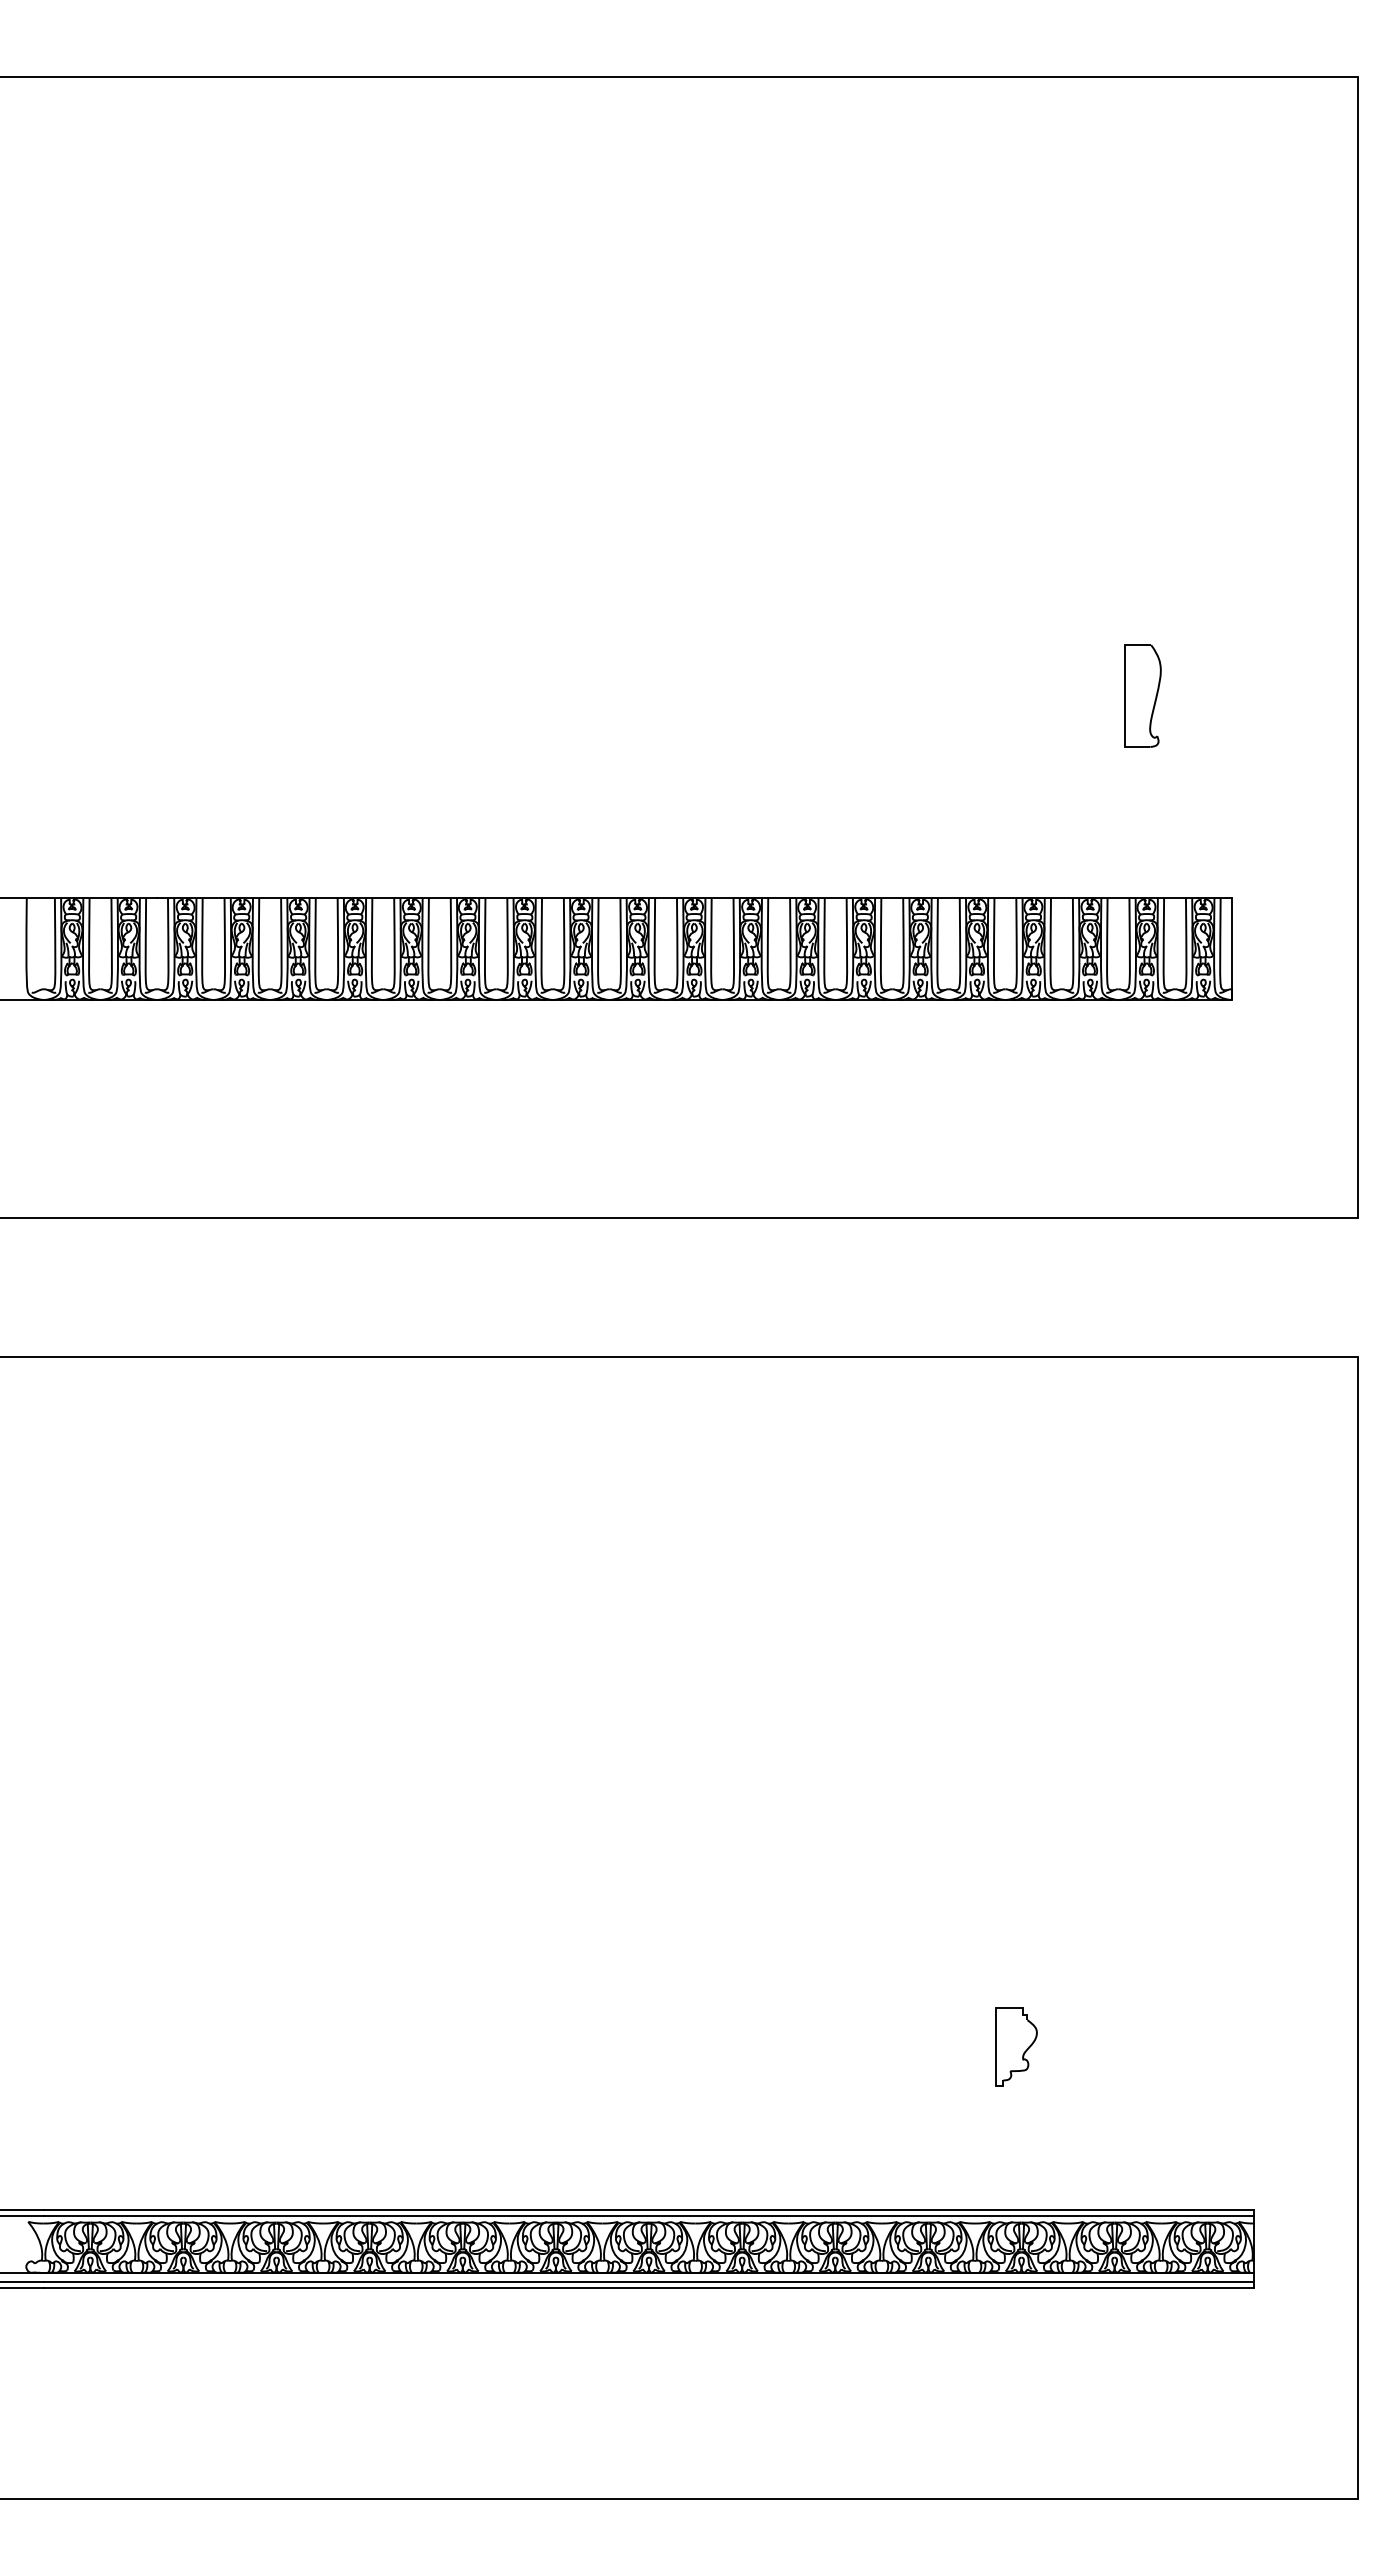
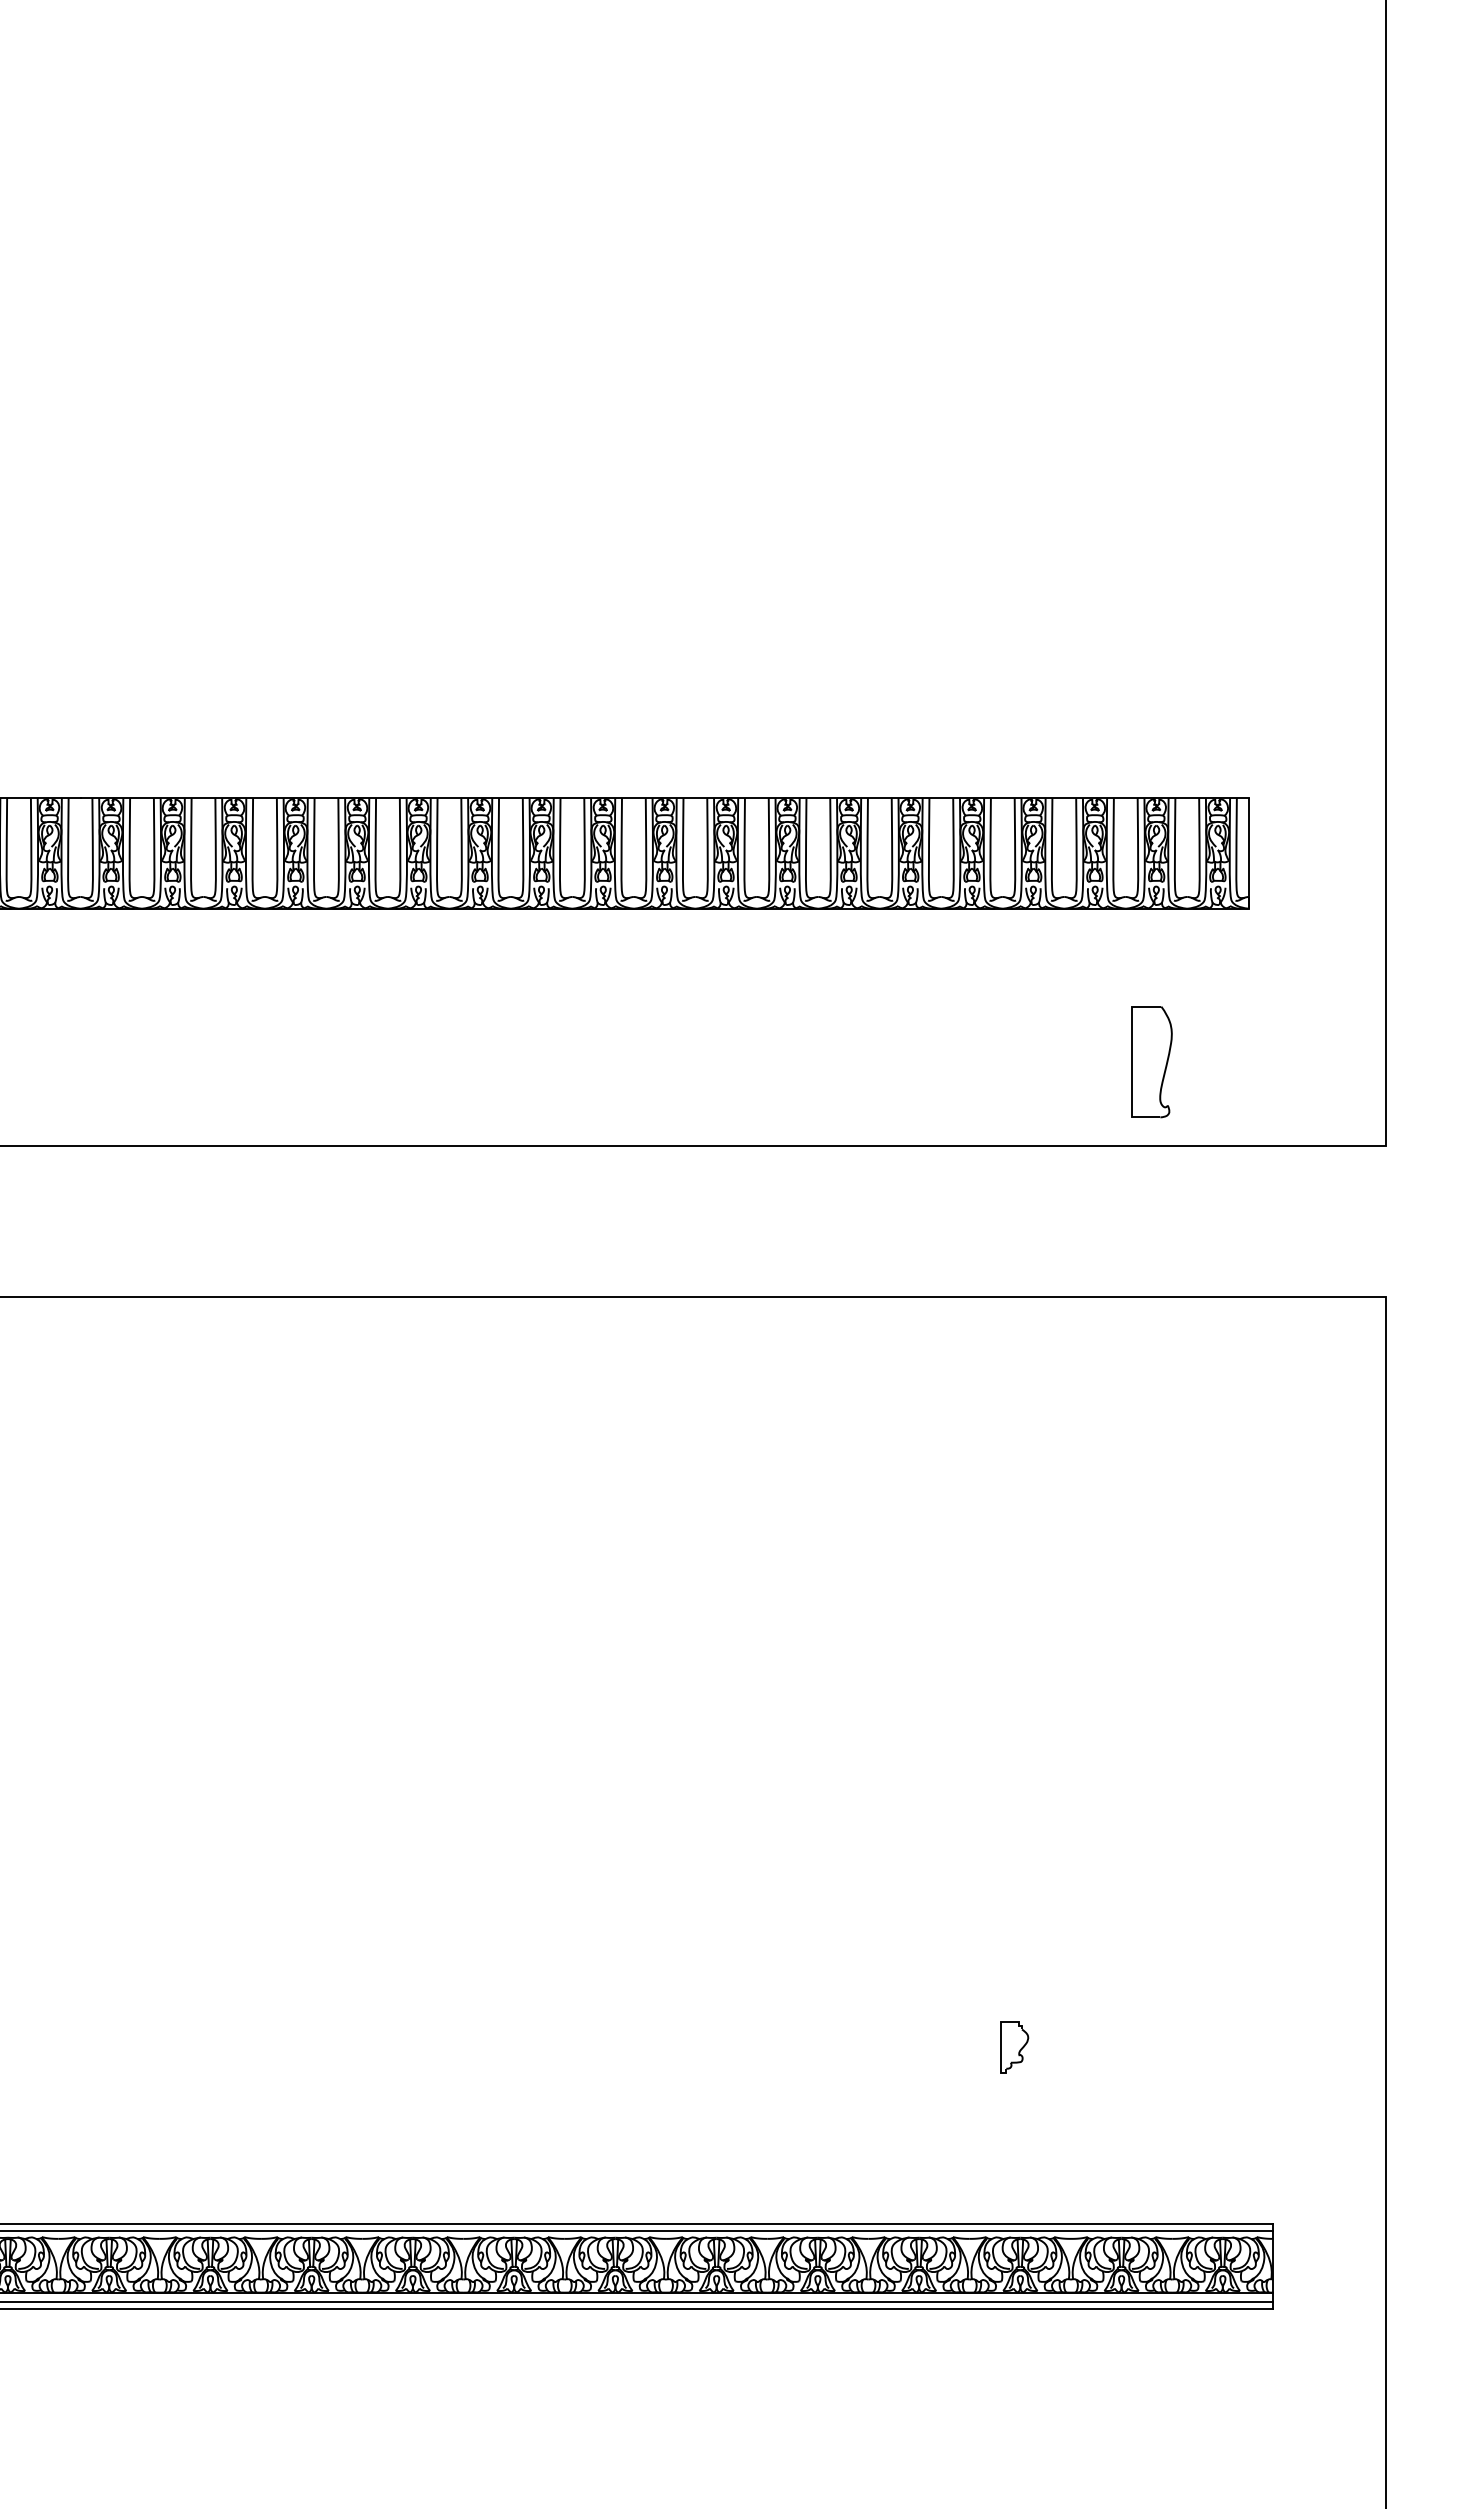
part: (1142, 695) -> (1151, 1061), moved
part: (1016, 2046) -> (1014, 2046), size x0.6

